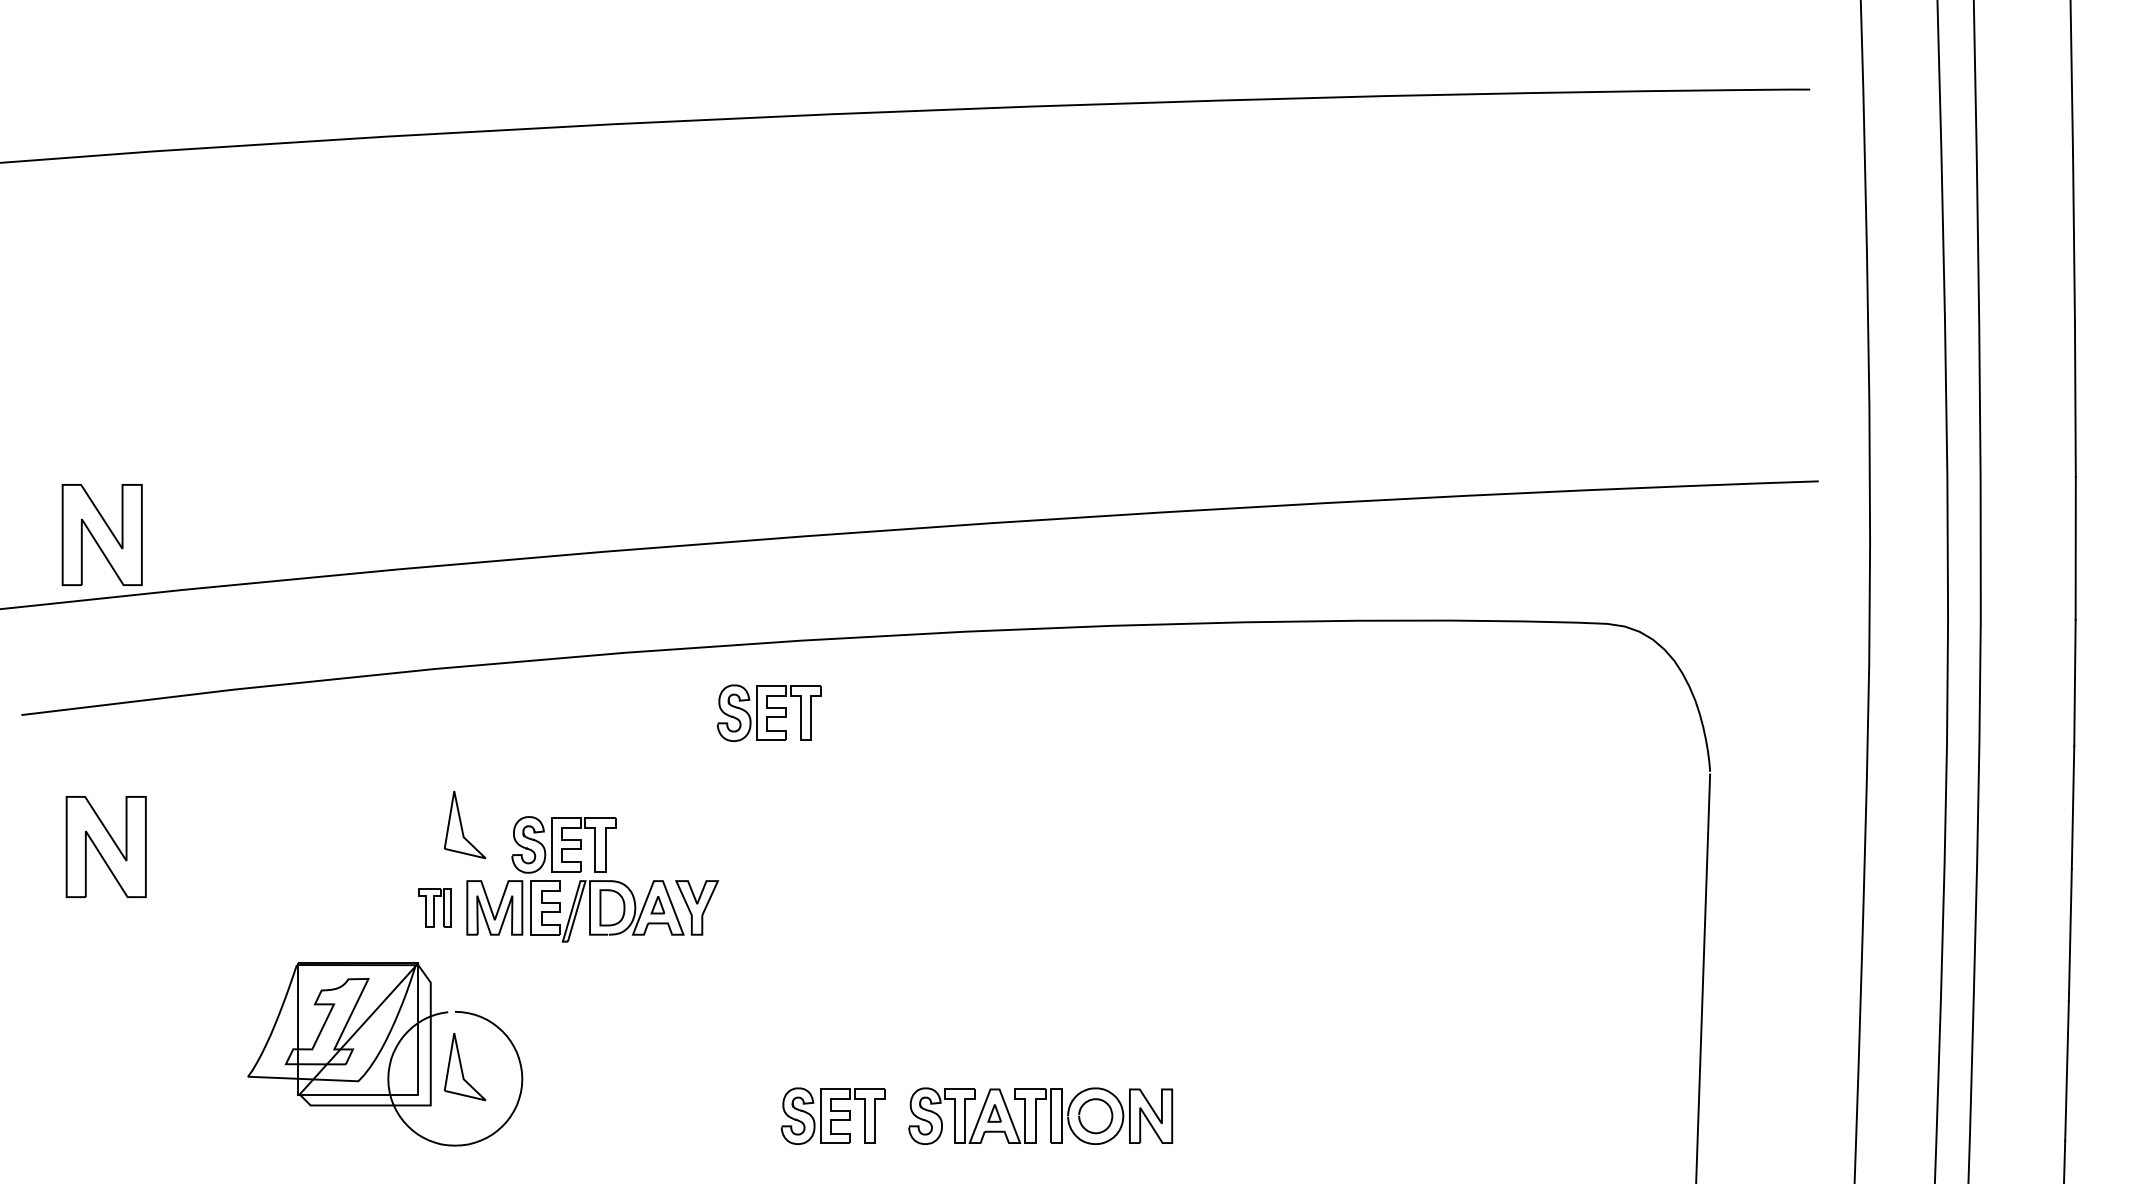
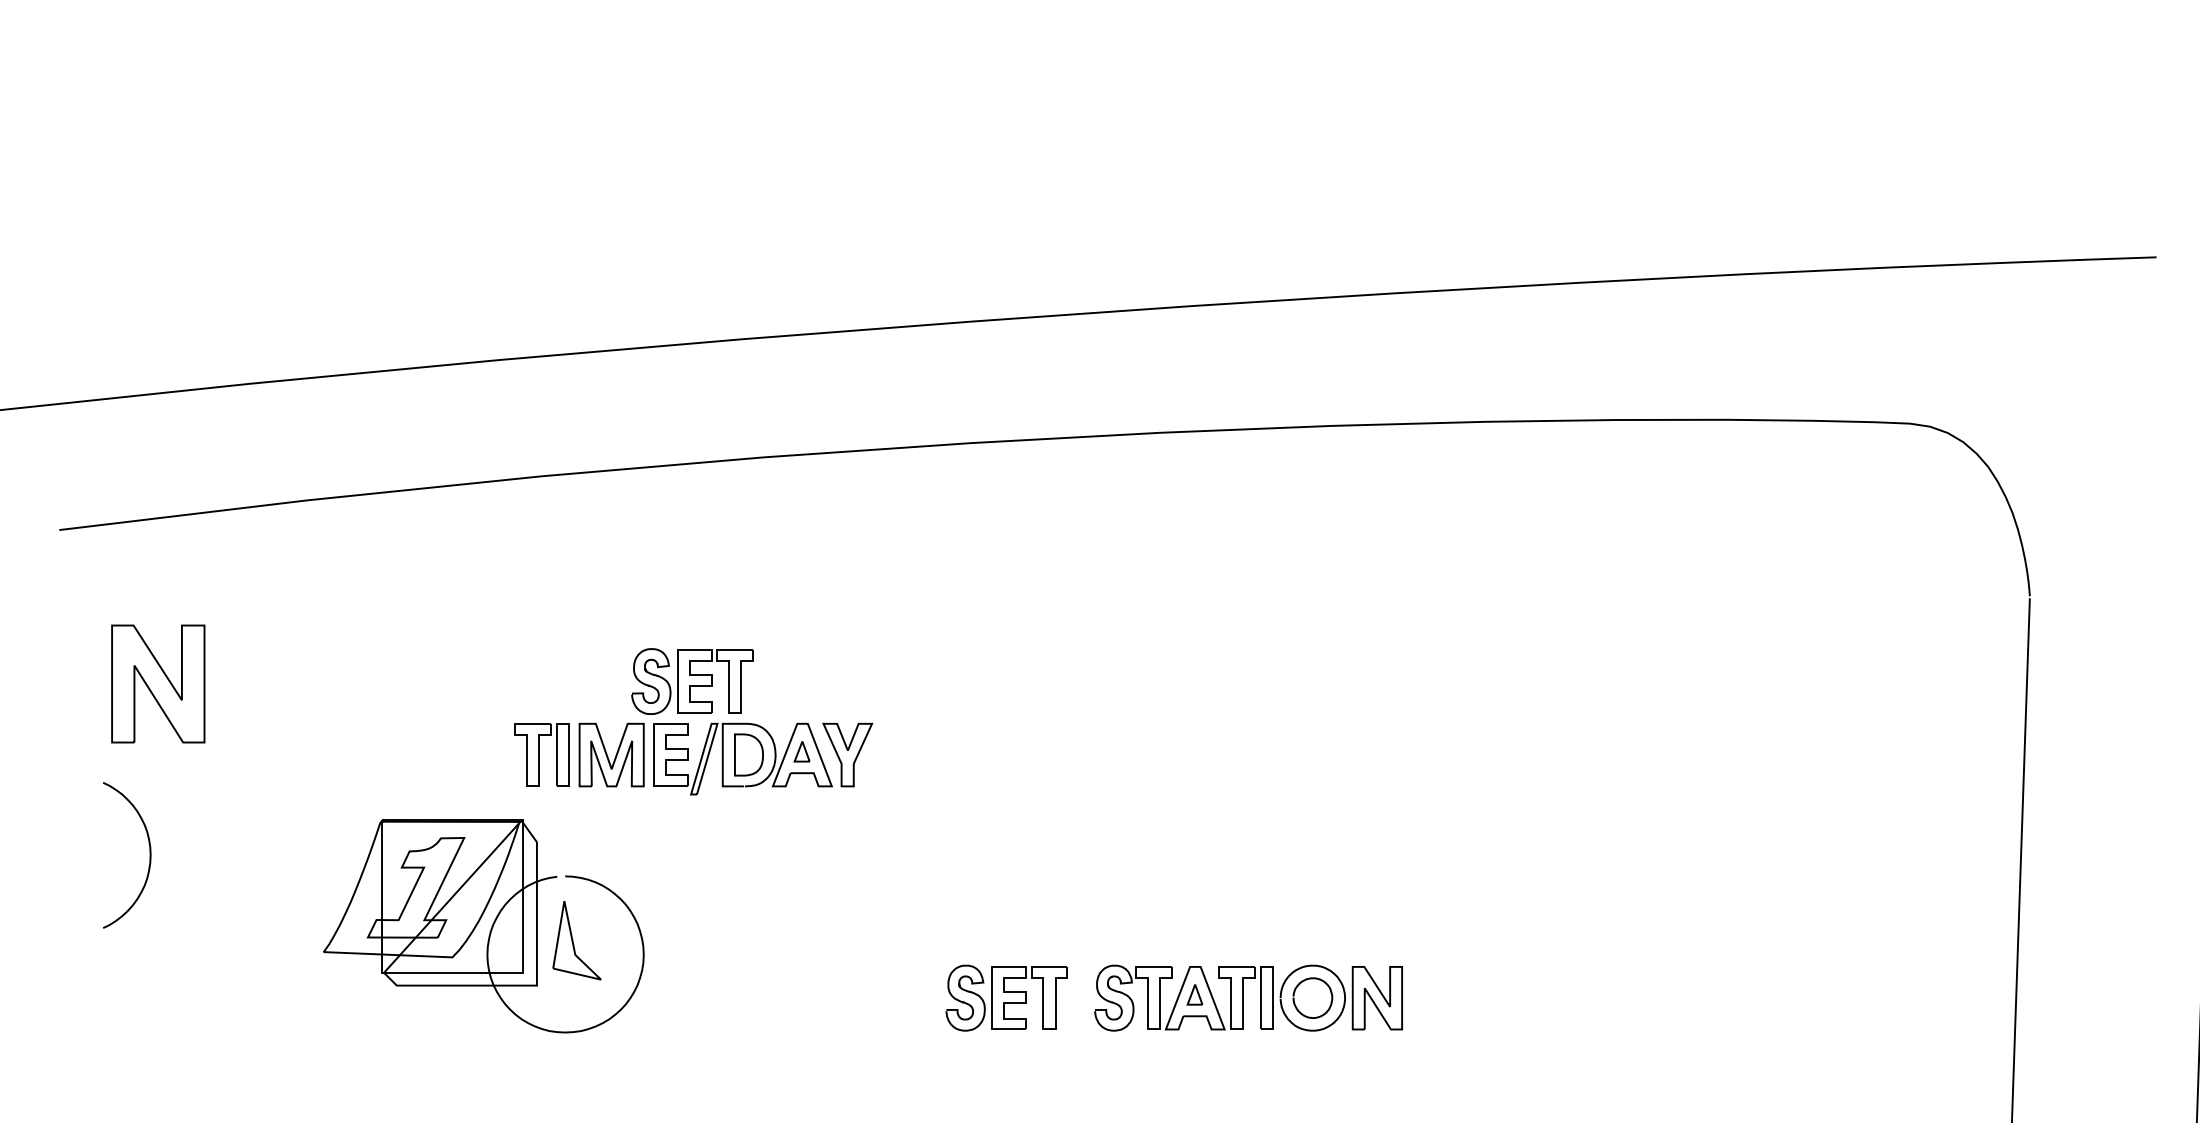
part: (101, 534) -> (152, 319), removed
part: (768, 712) -> (931, 527), removed
part: (464, 825) -> (576, 658), removed
part: (434, 907) -> (541, 754), size x1.43
curve: (98, 993) -> (149, 854), added

